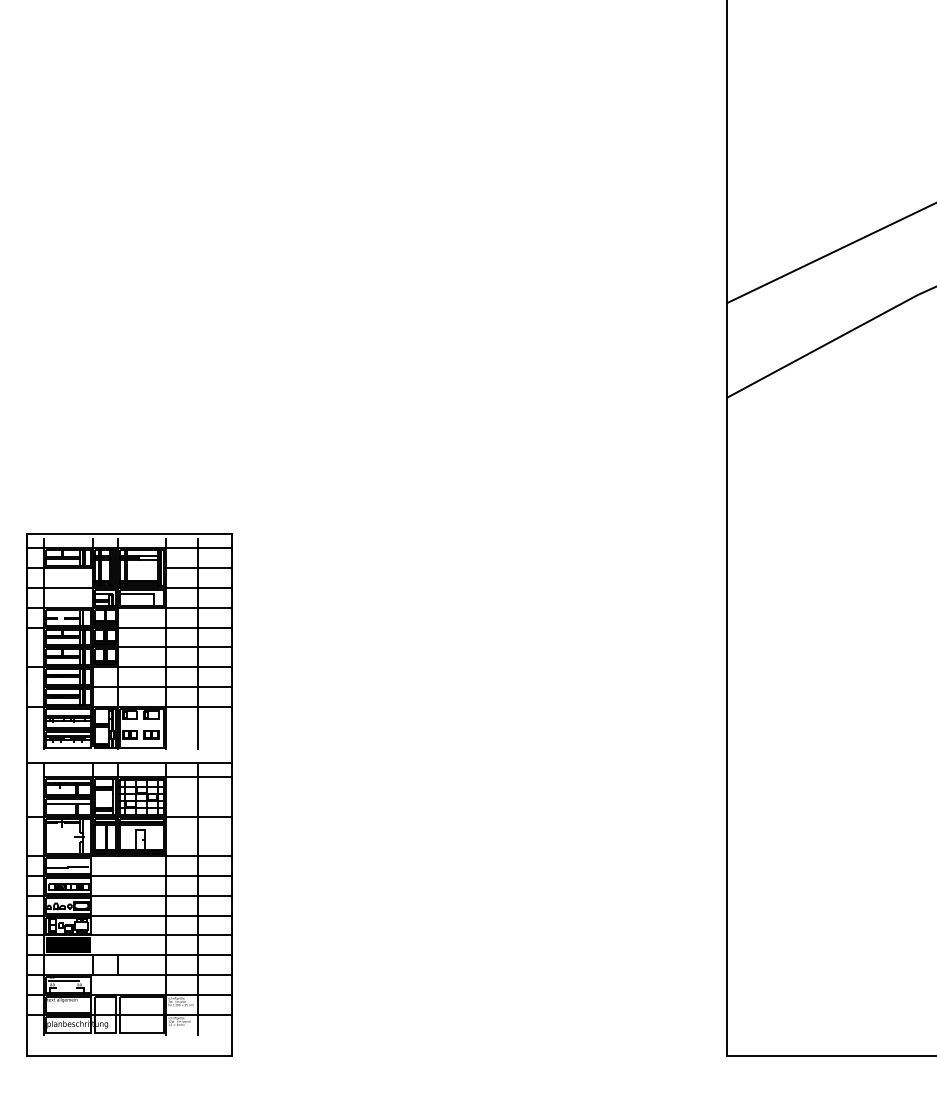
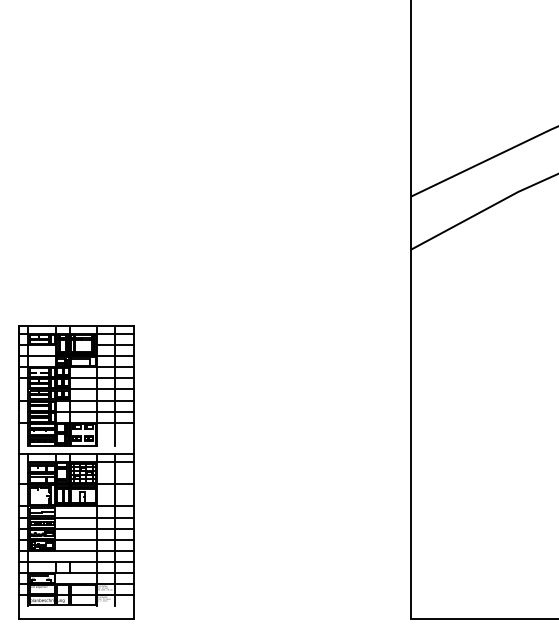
fill: (68, 943) -> (42, 555), removed

